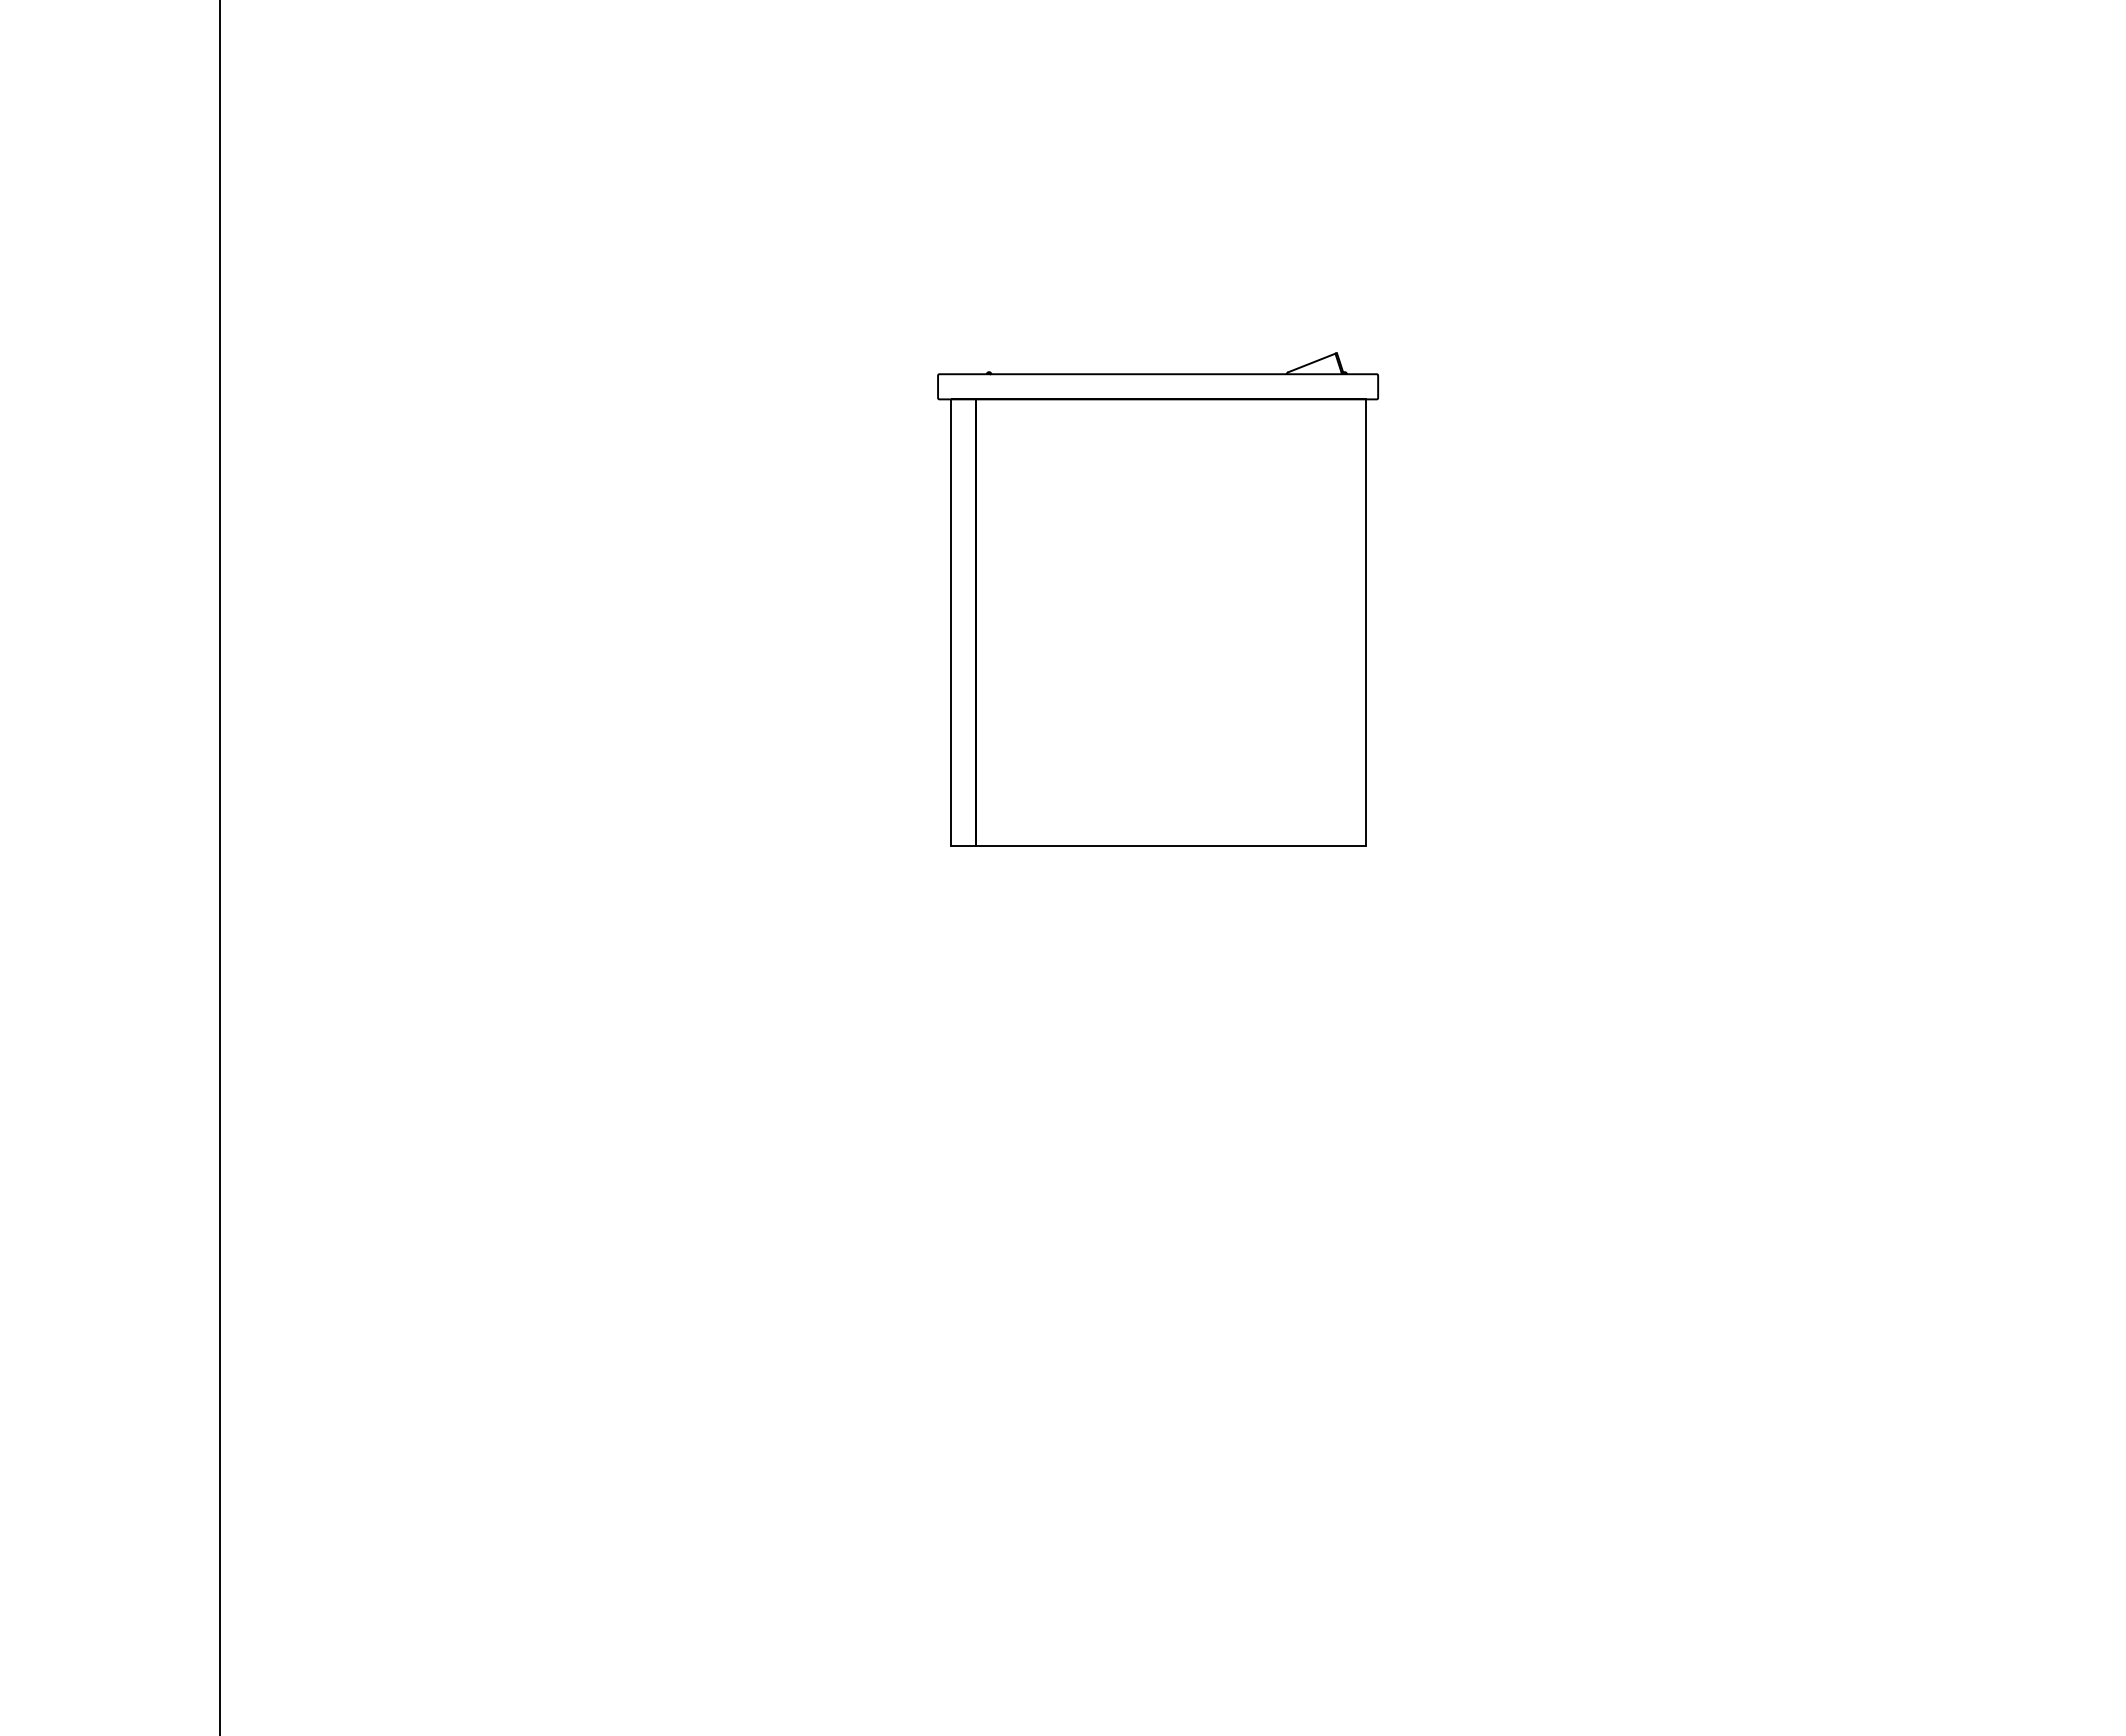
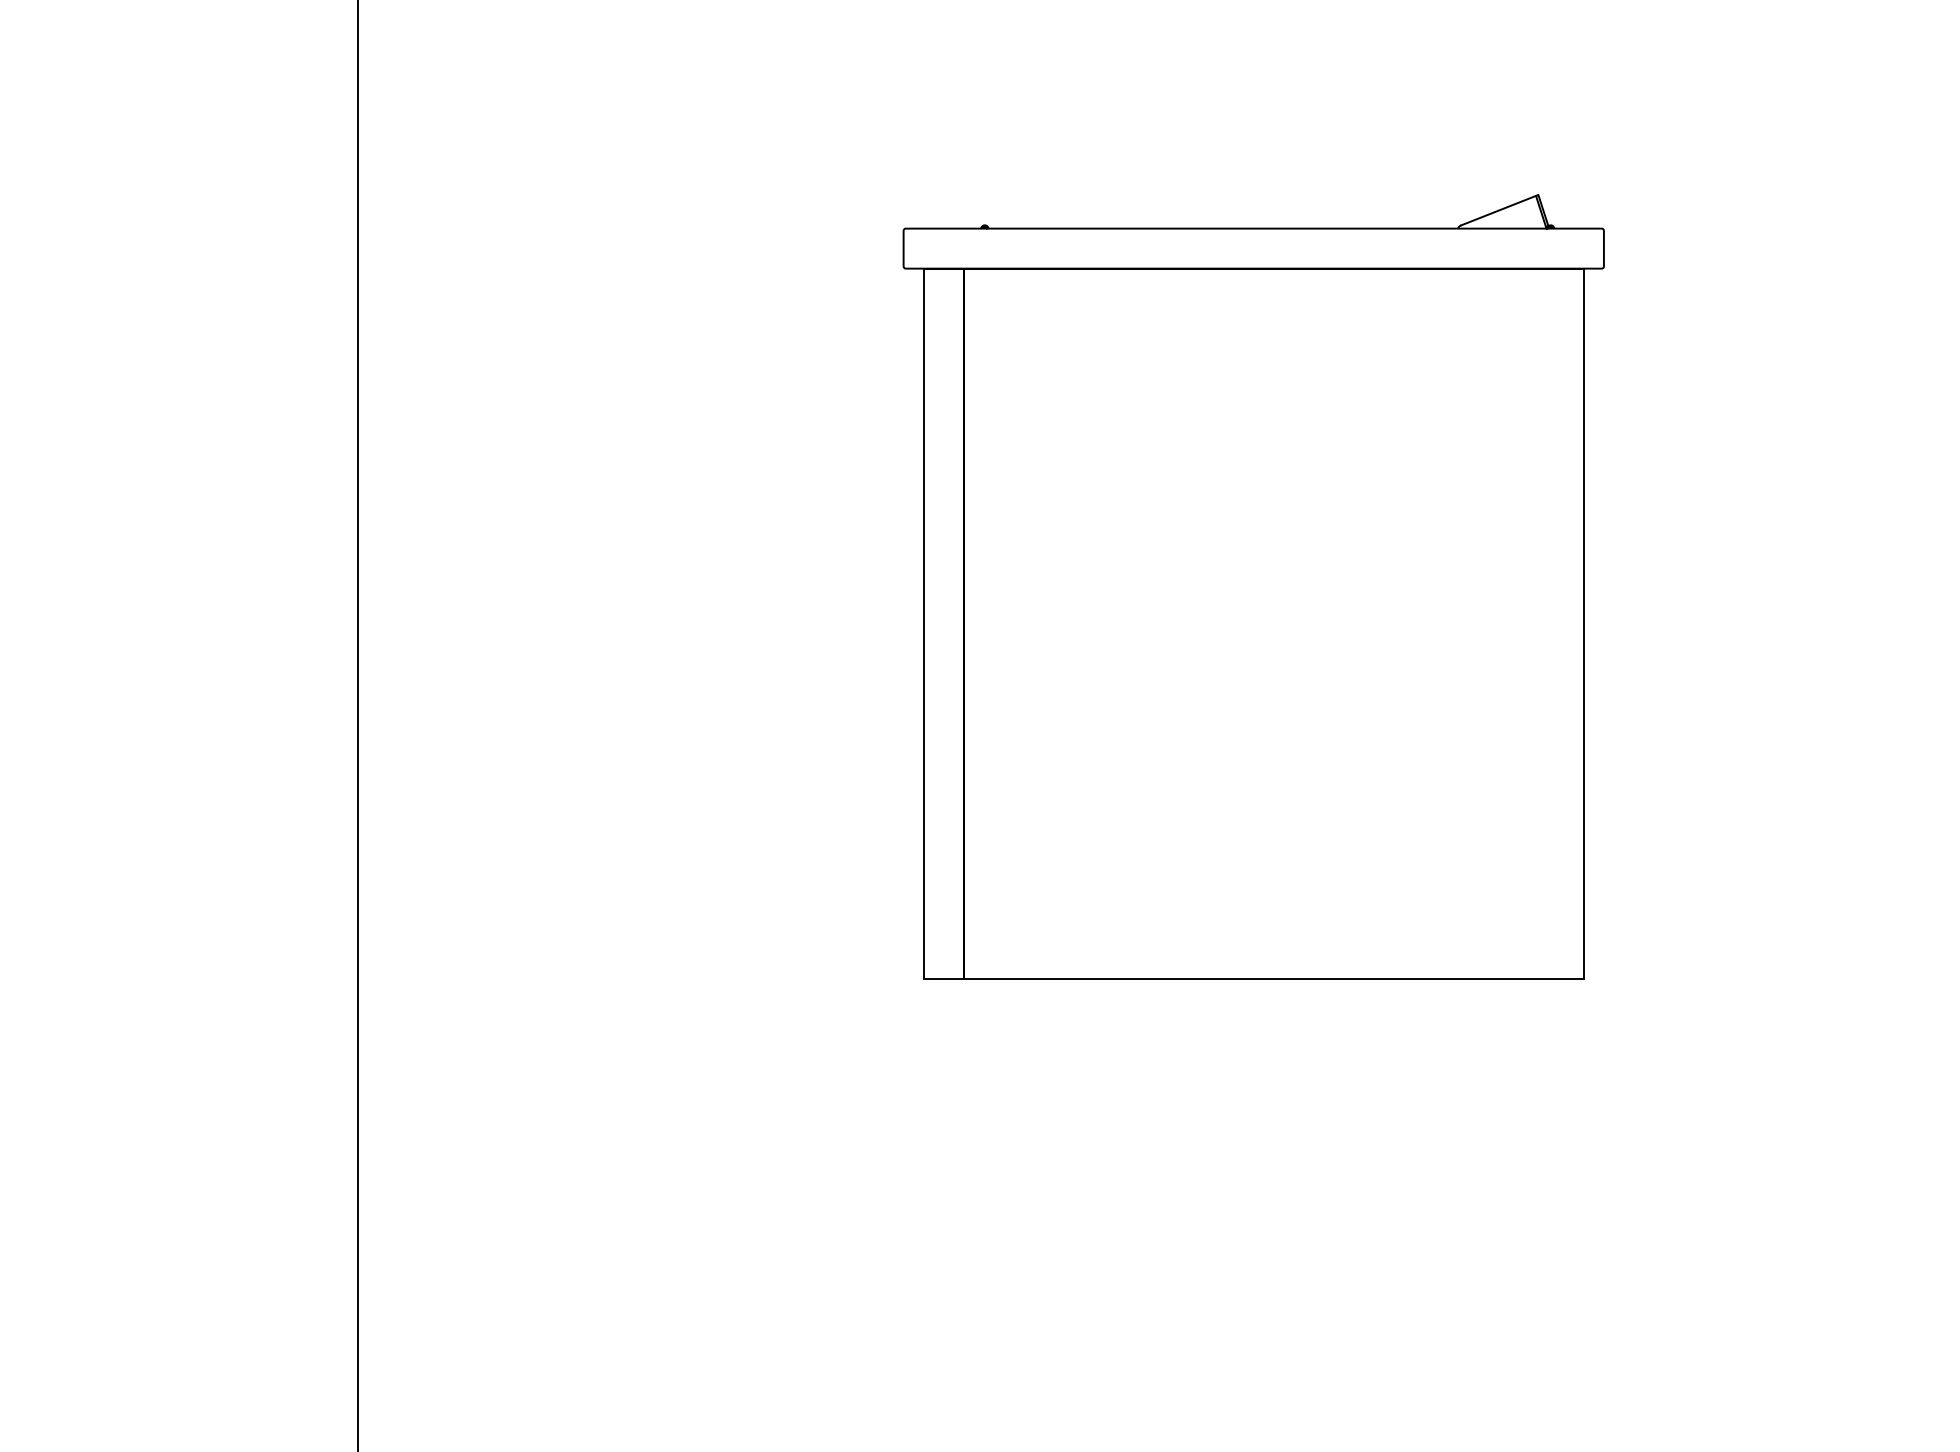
part: (1157, 599) -> (1253, 587), size x1.67

